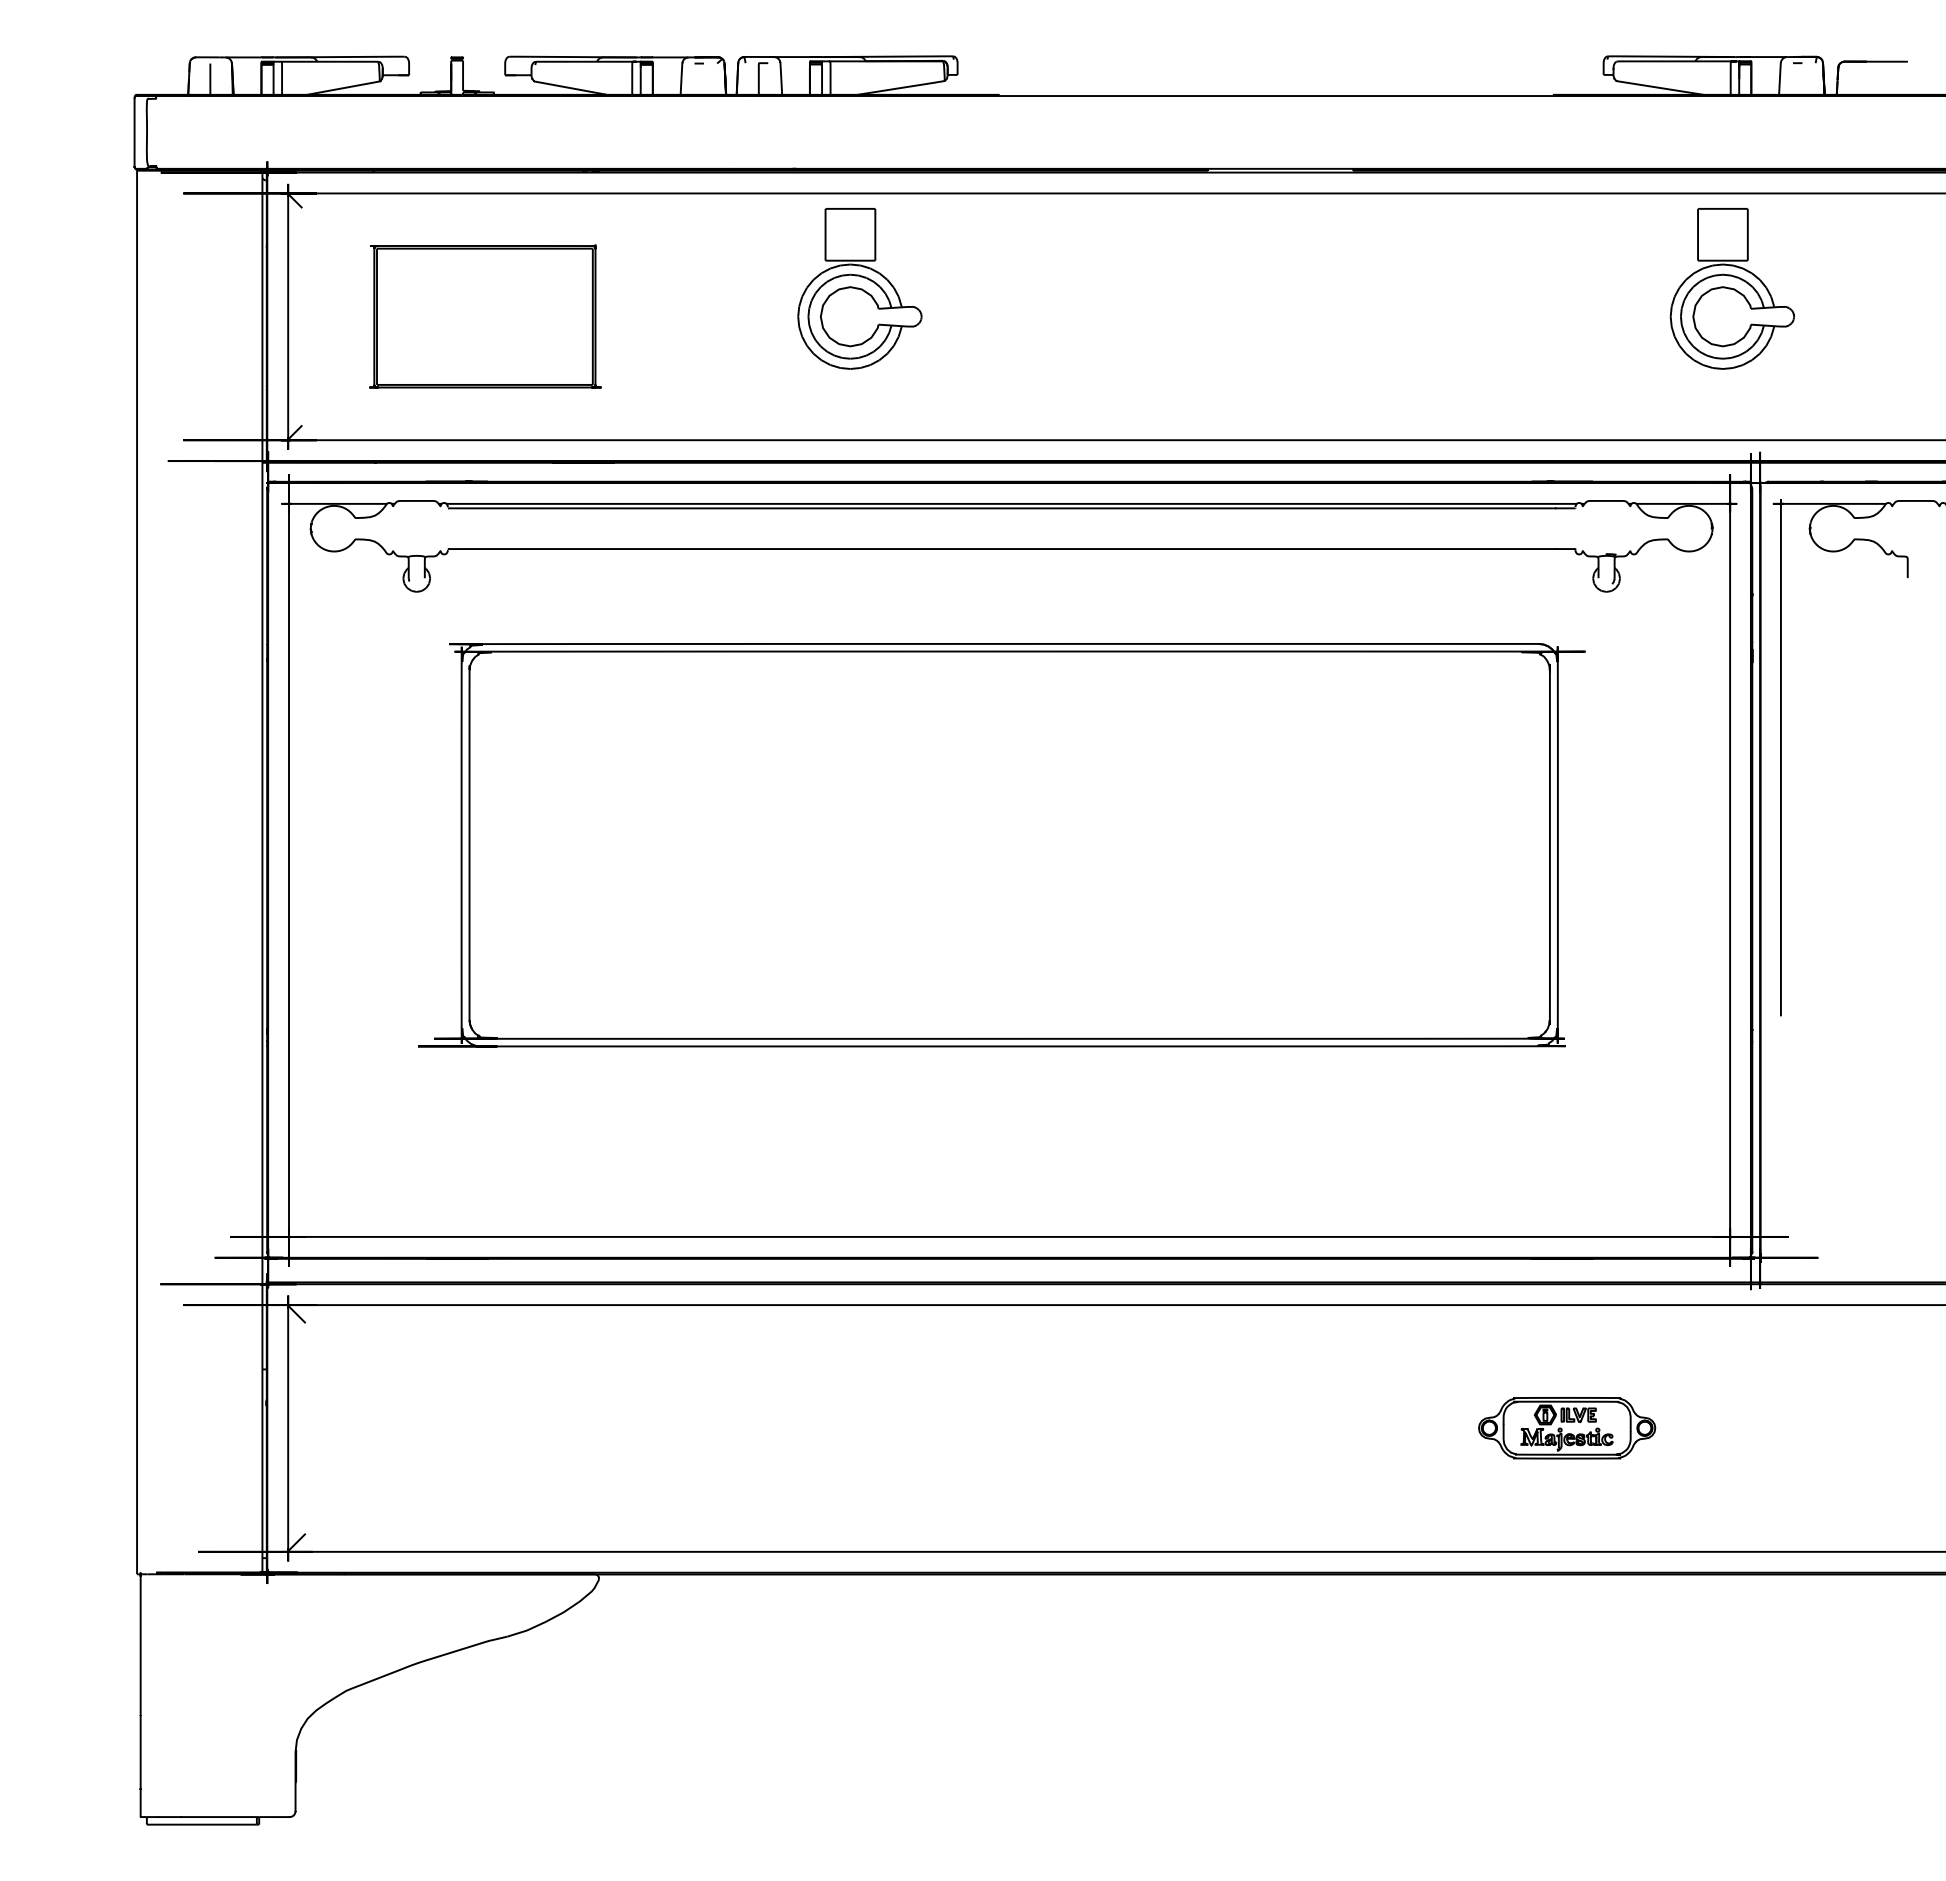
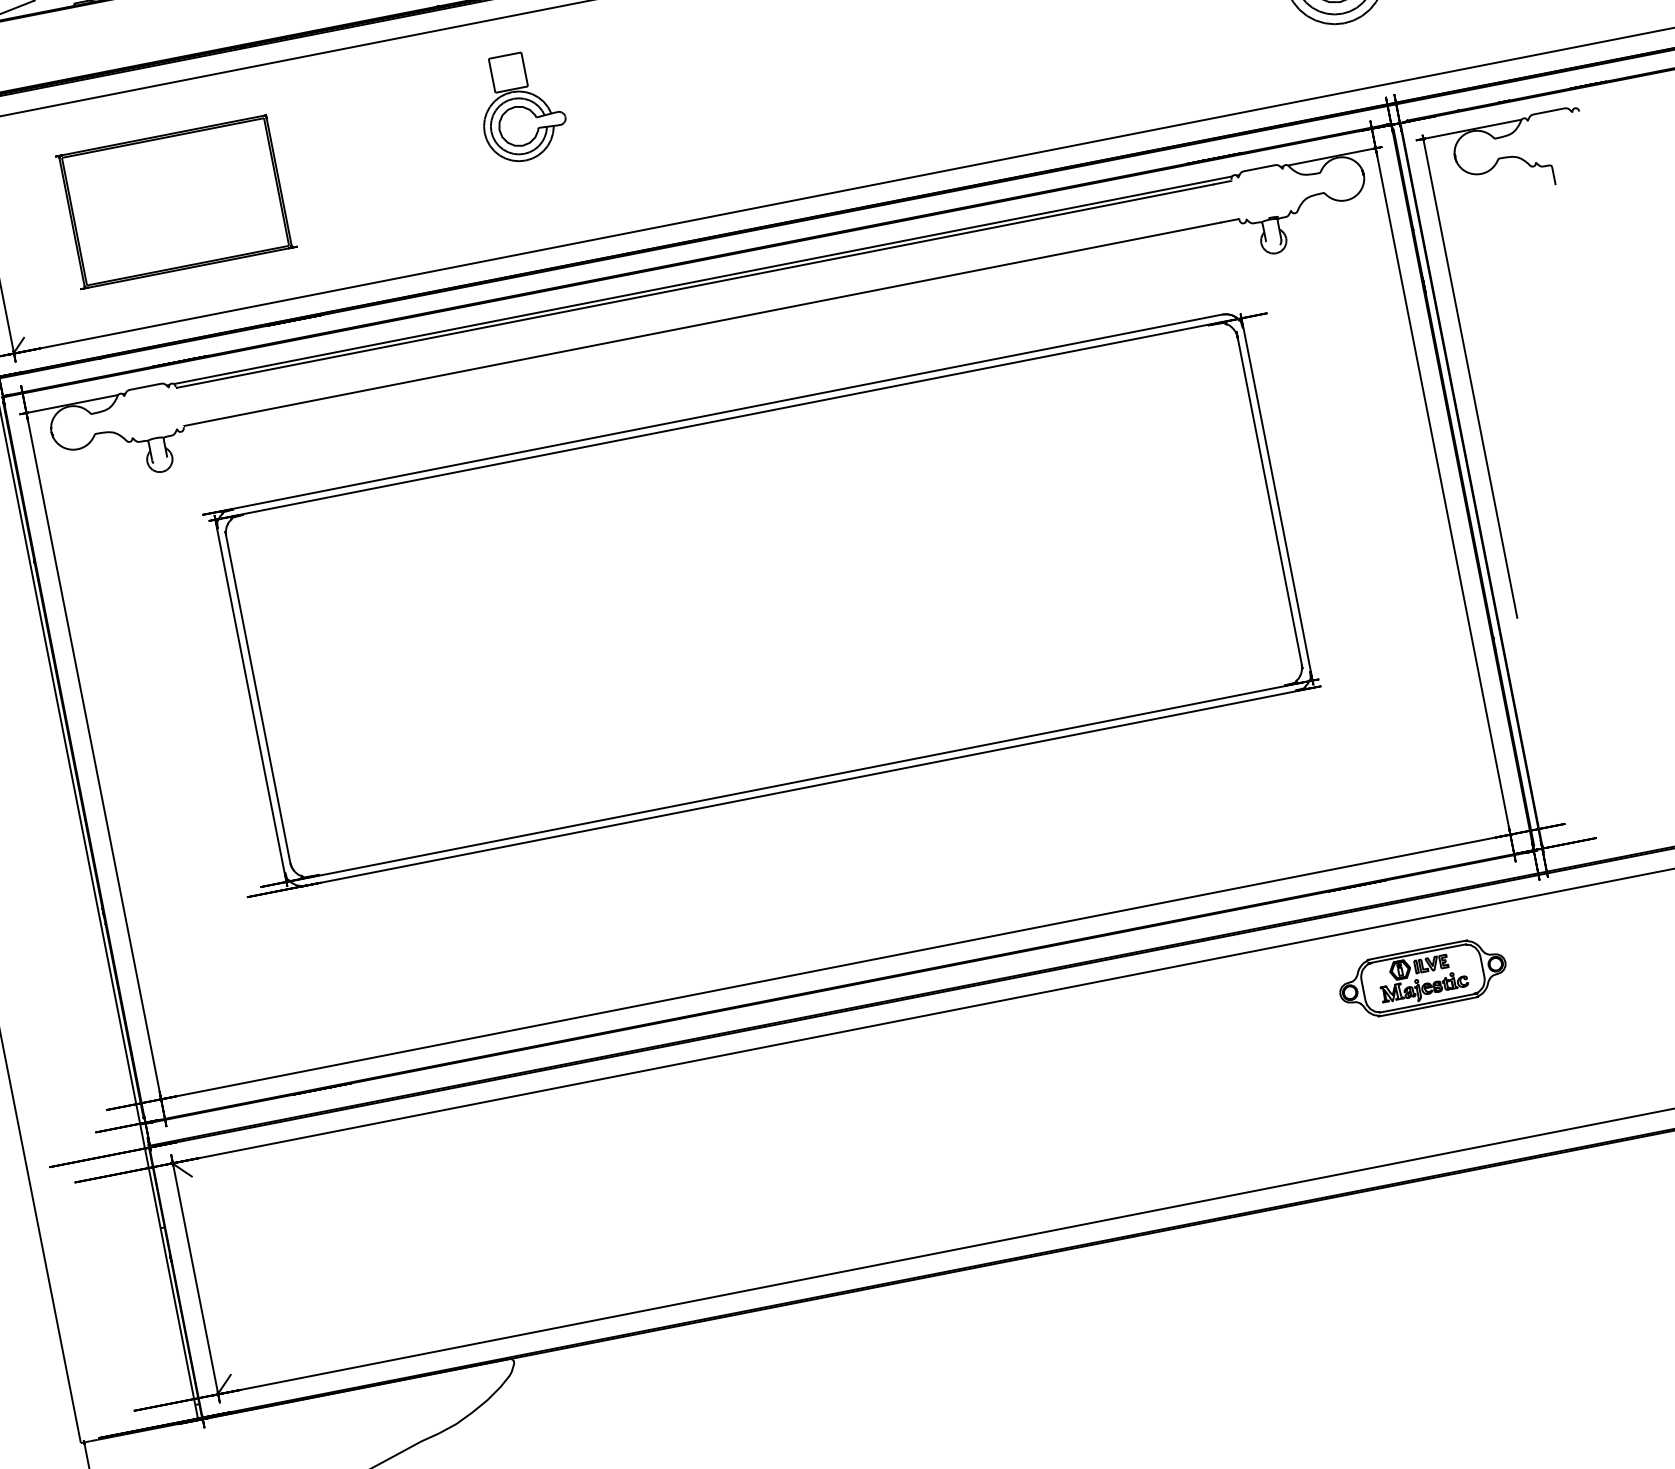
part: (859, 288) -> (521, 106), size x0.7
part: (1567, 1428) -> (1423, 978), moved

